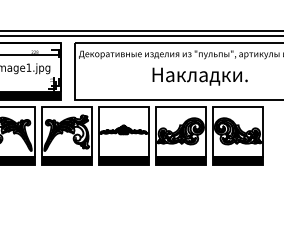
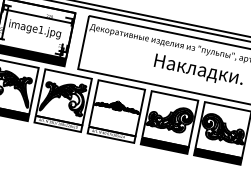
fill: (66, 160) -> (58, 123), removed
fill: (123, 160) -> (111, 134), removed

